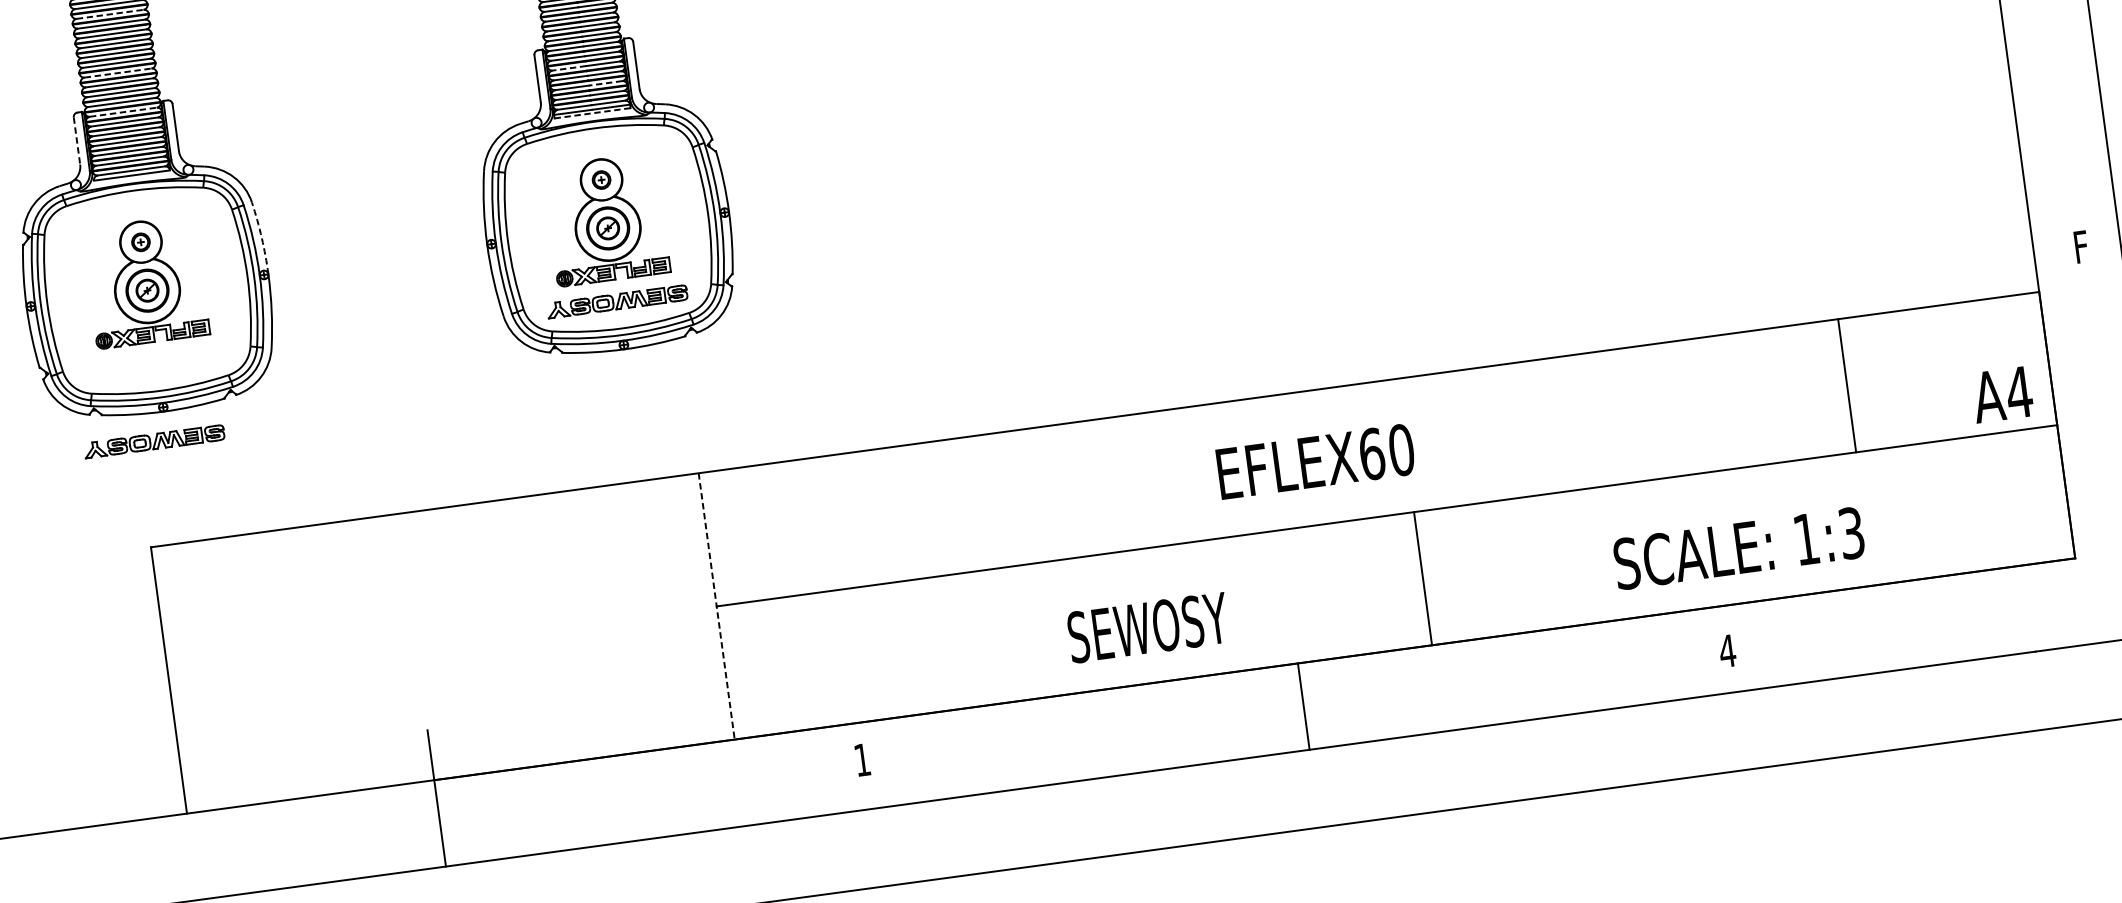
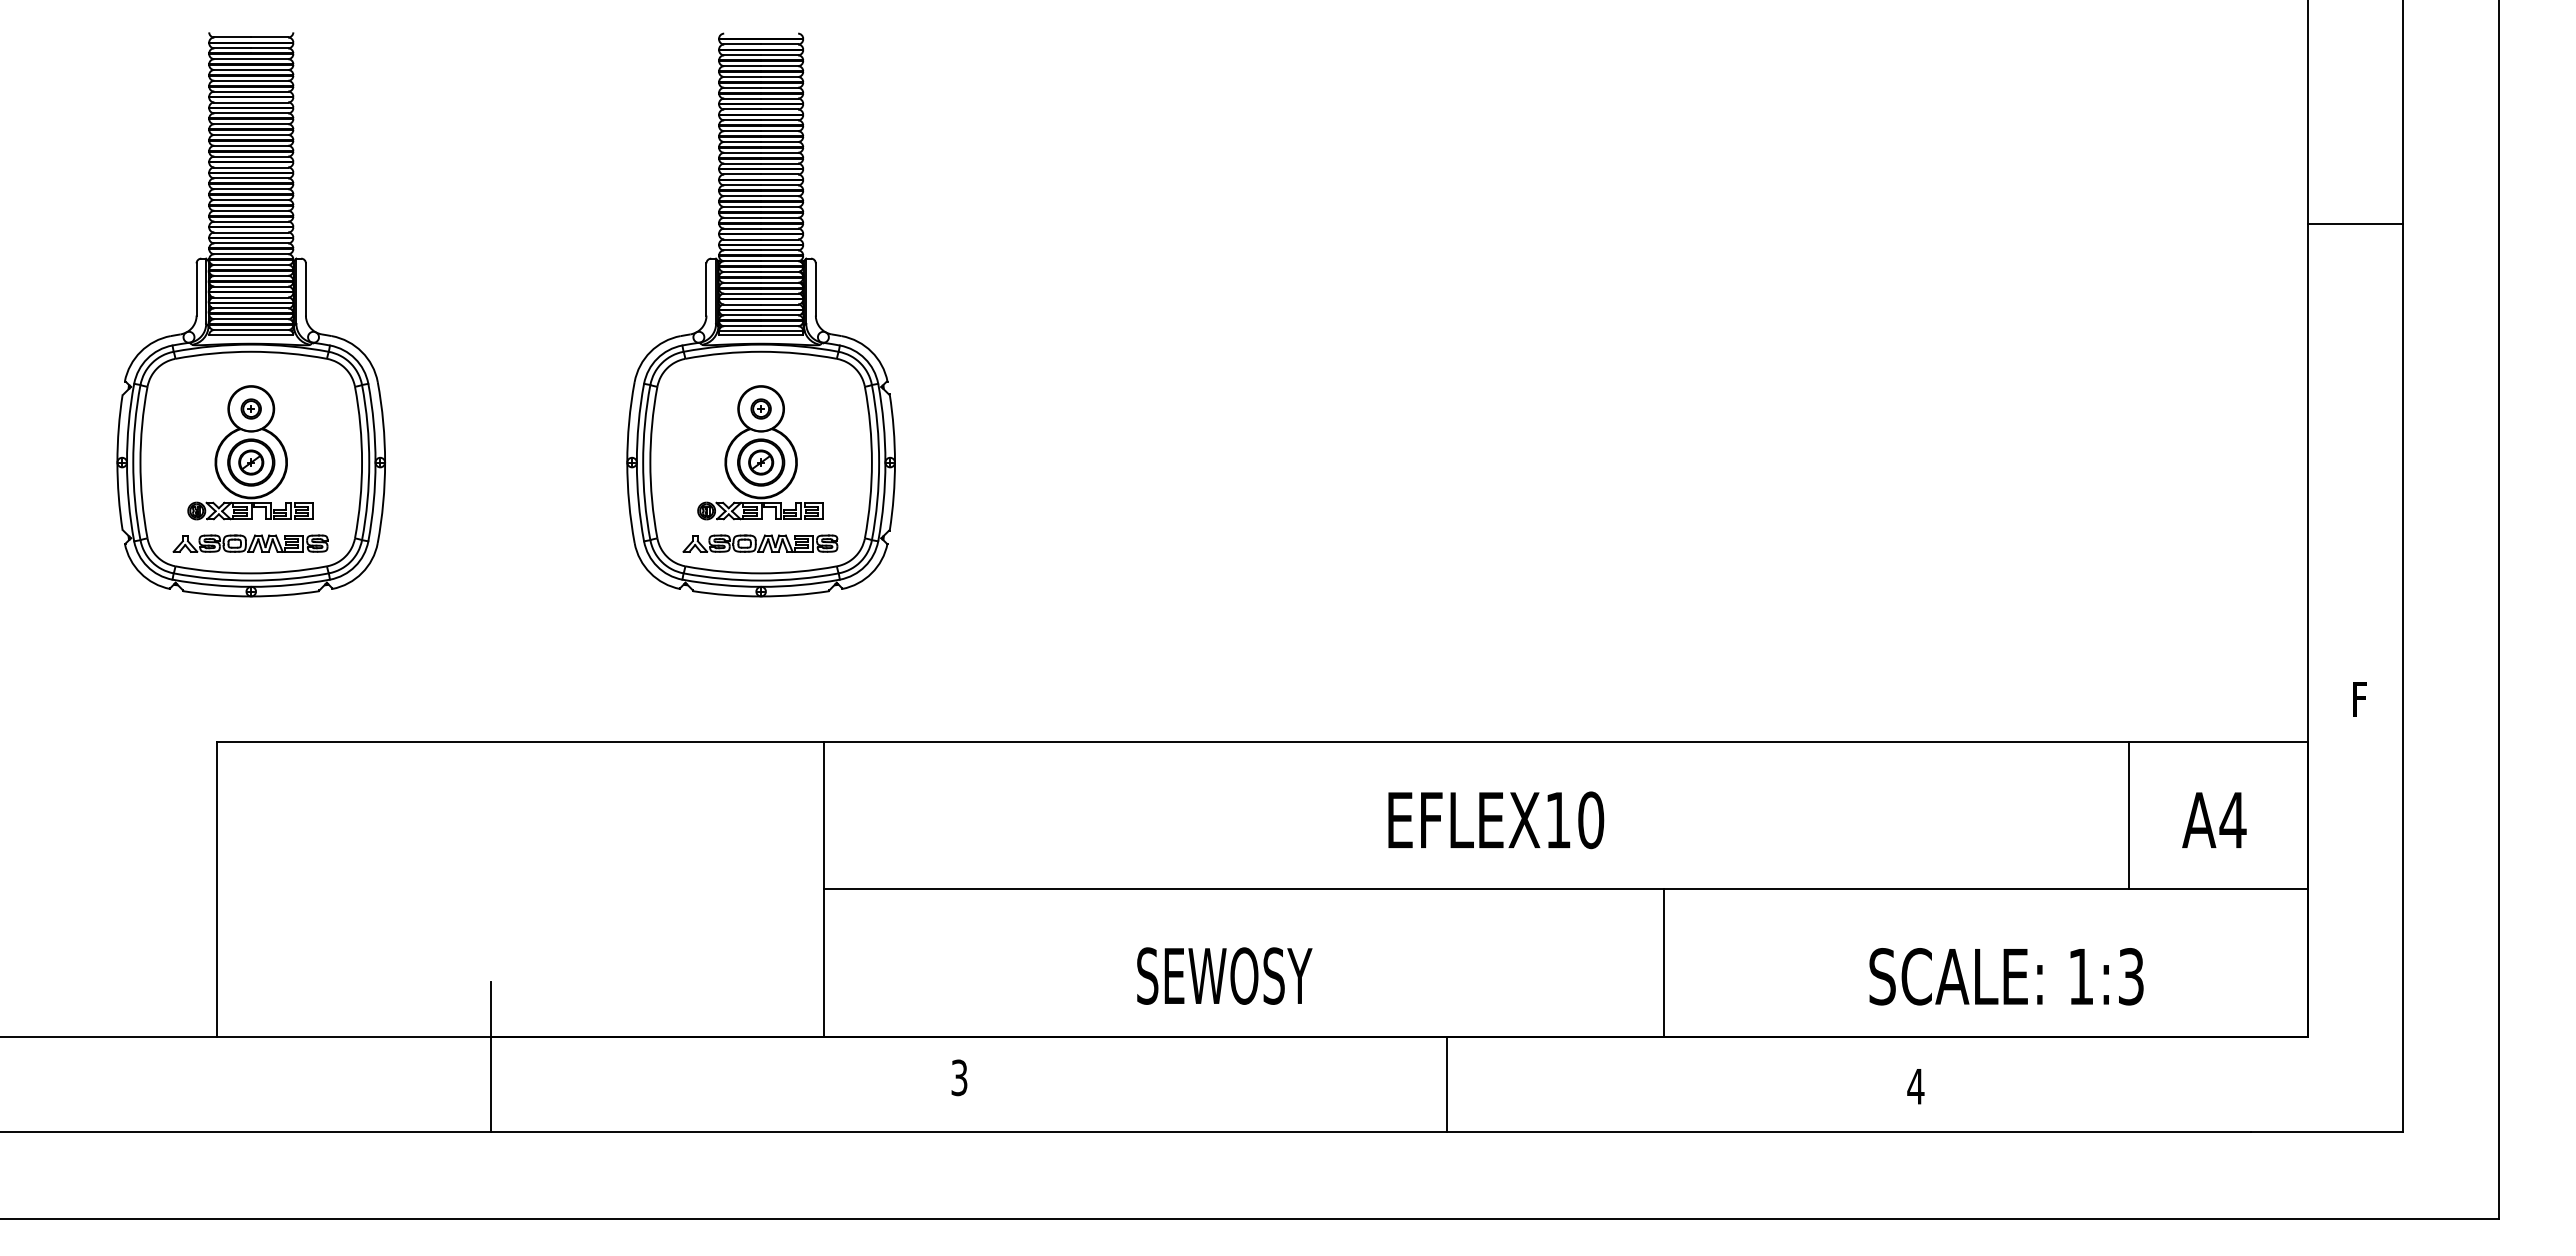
line: (110, 14) -> (251, 156), dashed -> solid
line: (569, 68) -> (742, 282), dashed -> solid
line: (118, 72) -> (251, 221), dashed -> solid
line: (605, 83) -> (779, 304), dashed -> solid
line: (123, 112) -> (251, 265), dashed -> solid
line: (592, 113) -> (761, 335), dashed -> solid
line: (76, 141) -> (196, 289), dashed -> solid
arc: (262, 238) -> (383, 422), dashed -> solid
line: (1846, 385) -> (2128, 815), moved
text: (2002, 393) -> (2214, 819), moved
part: (154, 441) -> (250, 543), moved
text: (1372, 454) -> (1558, 820), EFLEX60 -> EFLEX10
text: (1739, 548) -> (2006, 976), moved
line: (1422, 578) -> (1663, 962), moved
line: (716, 606) -> (823, 889), dashed -> solid
text: (1148, 627) -> (1224, 975), moved
text: (862, 759) -> (959, 1077), 1 -> 3

